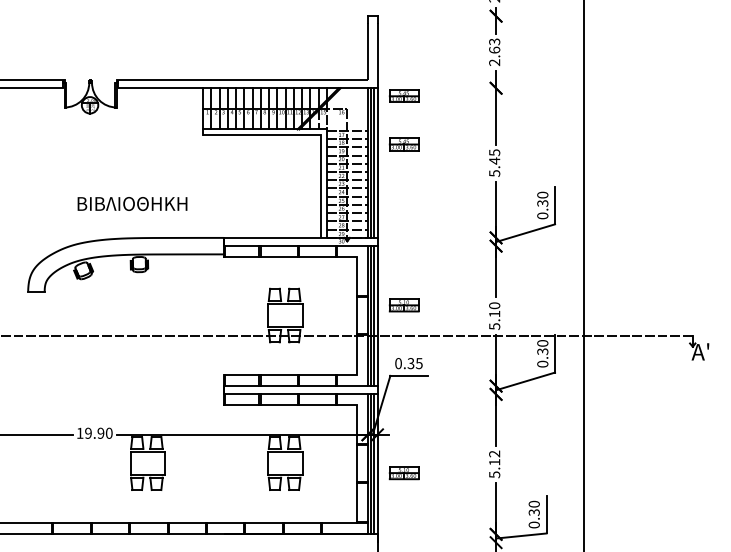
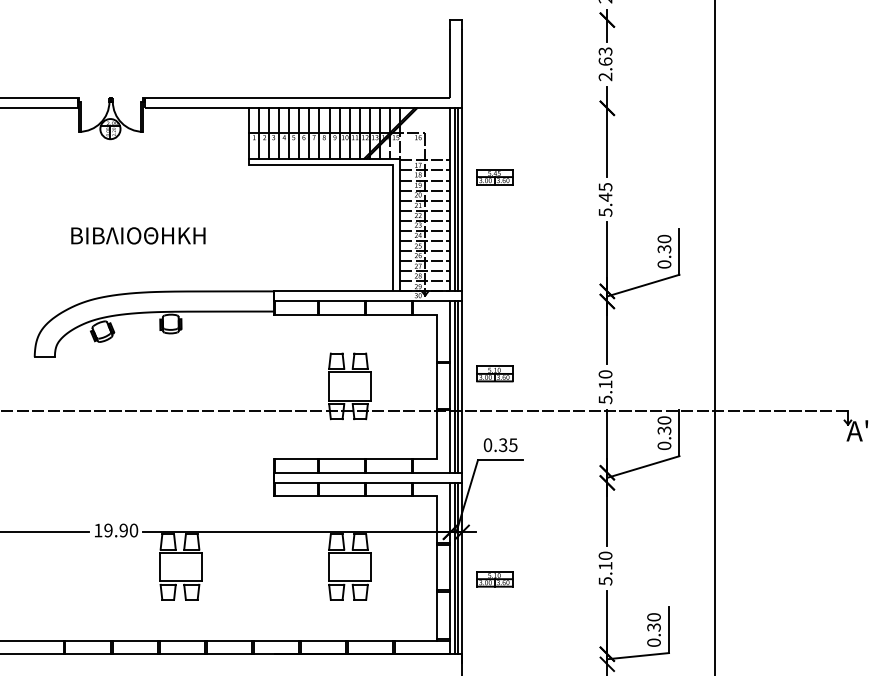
part: (403, 96) -> (494, 118), removed
text: (132, 203) -> (138, 235), moved
text: (494, 453) -> (605, 555), 5.12 -> 5.10

